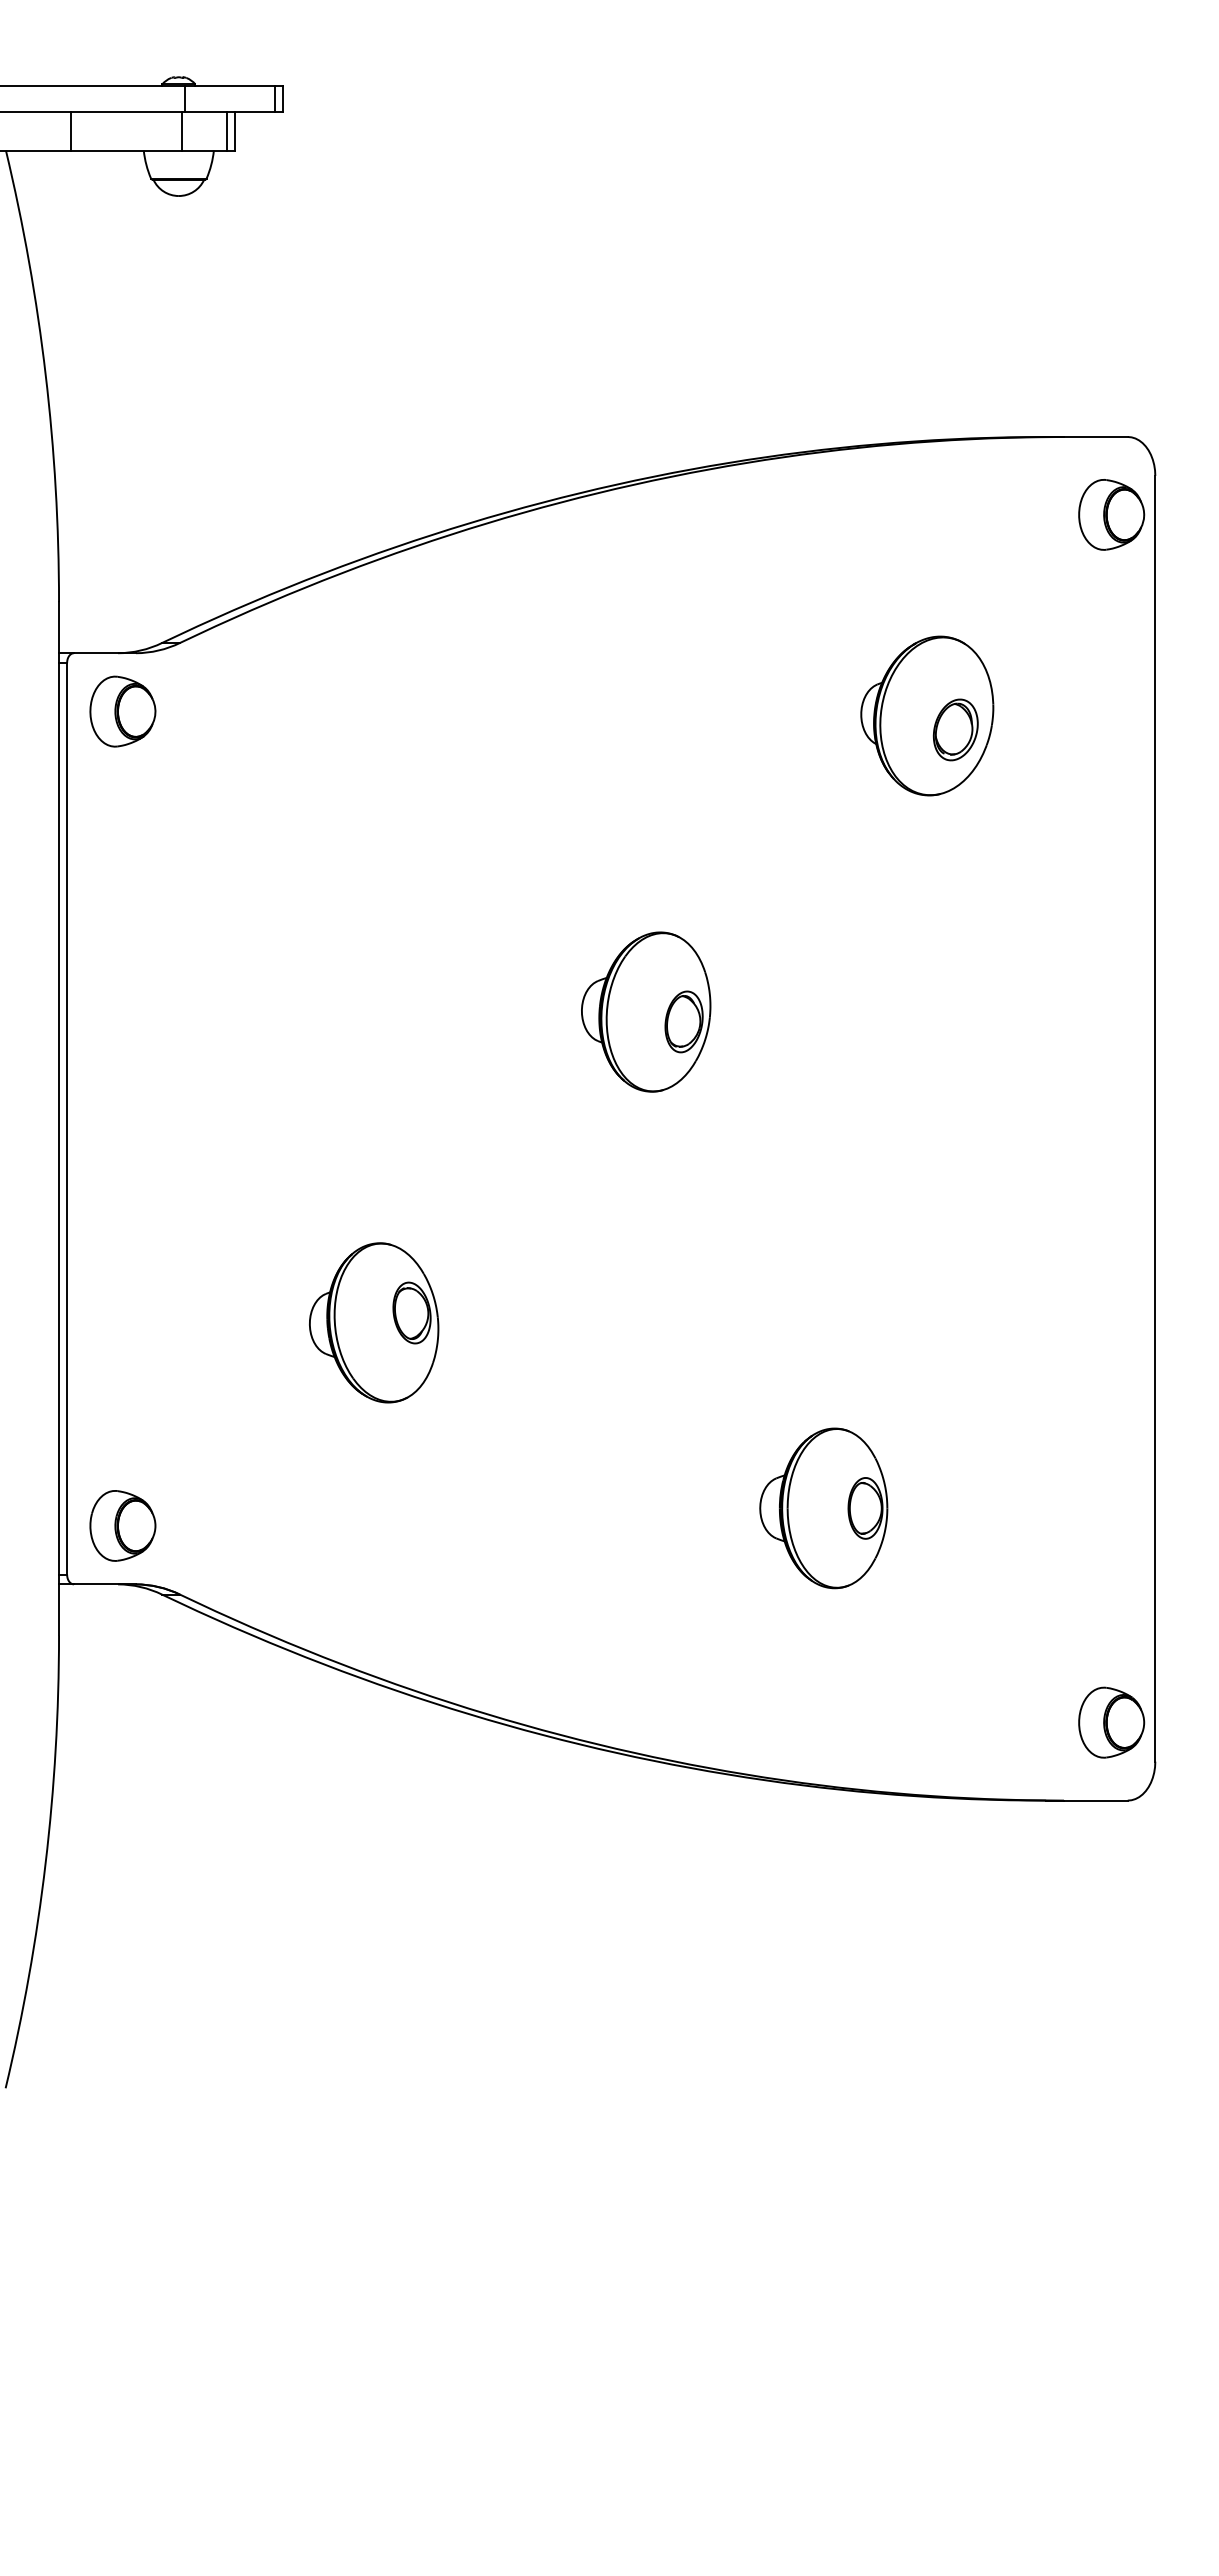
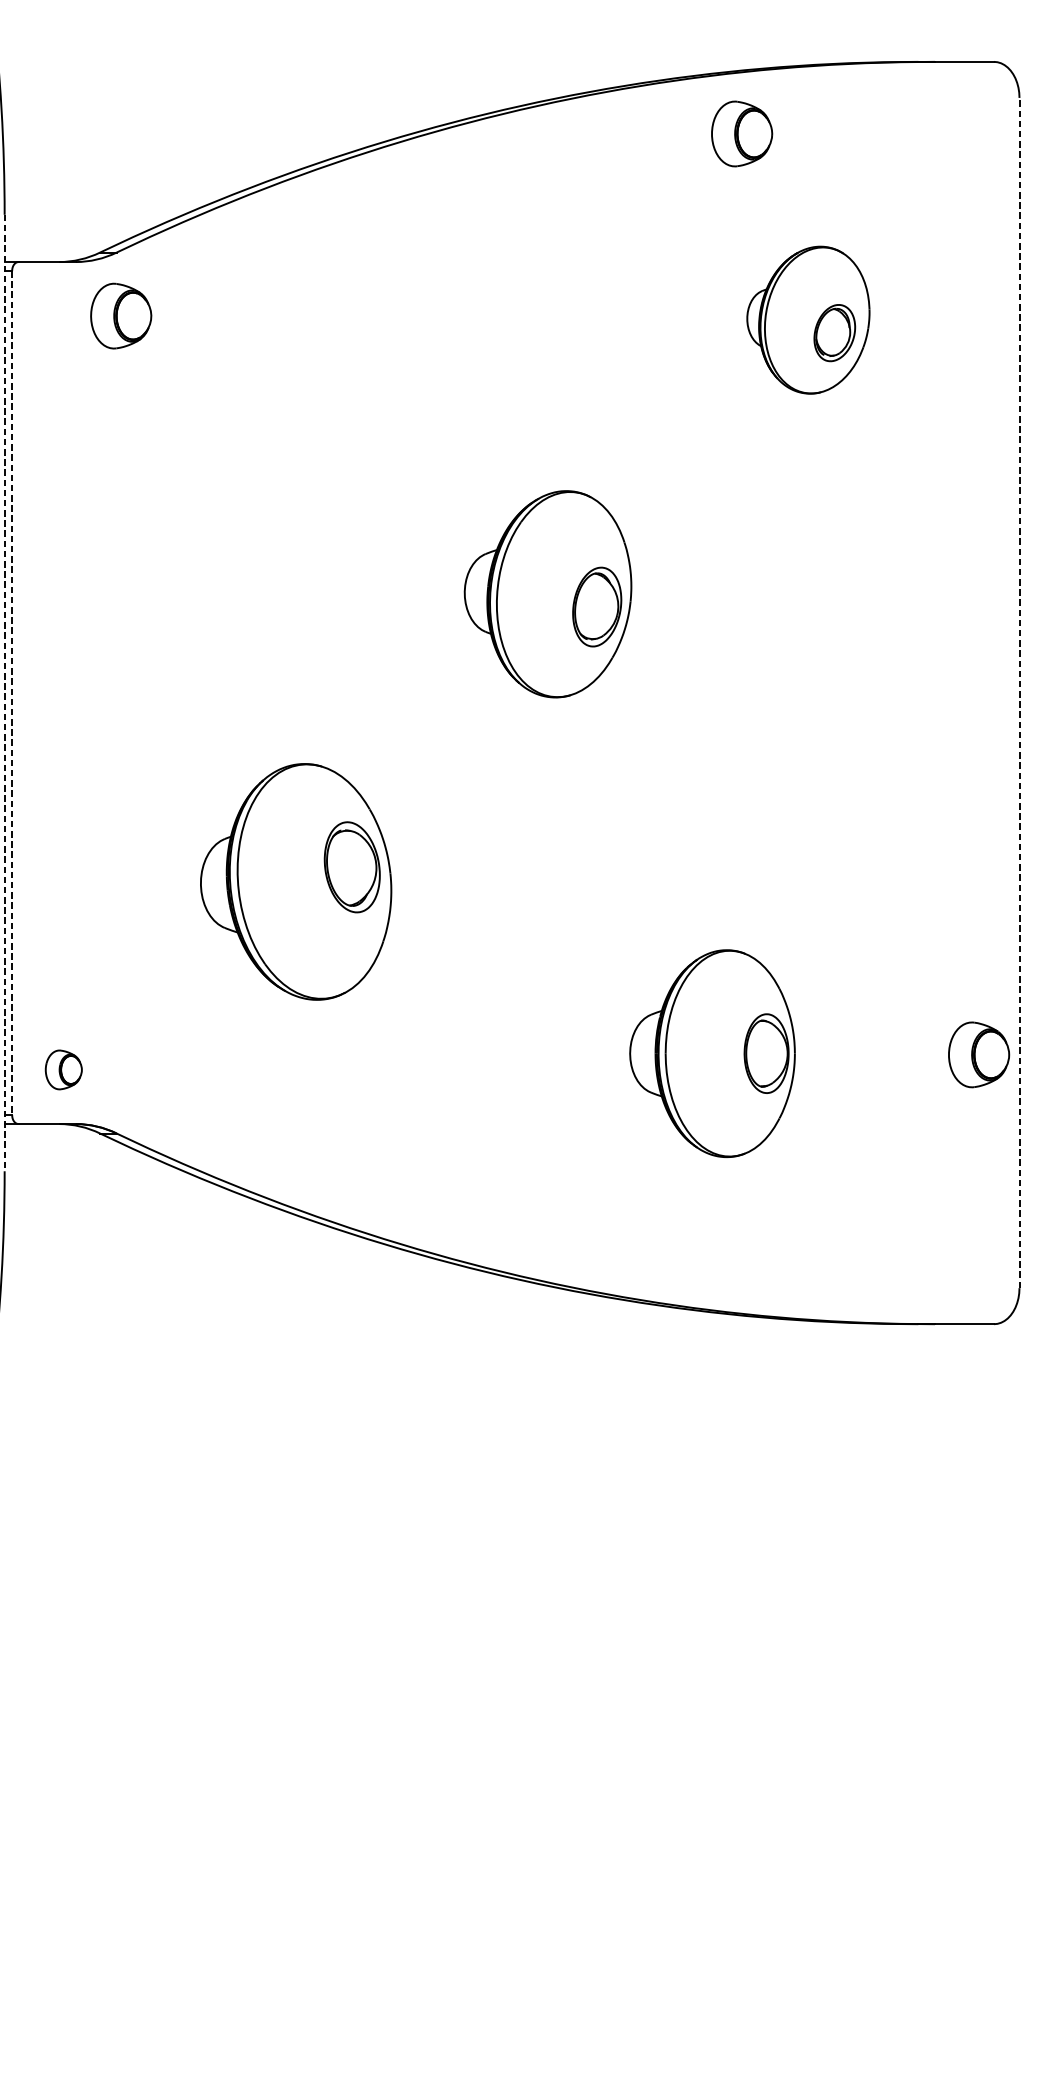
part: (1111, 514) -> (741, 133), moved
part: (122, 711) -> (120, 316), moved
part: (646, 1011) -> (548, 593), size x1.4
line: (59, 1118) -> (5, 692), solid -> dashed
line: (67, 1118) -> (12, 692), solid -> dashed
line: (1155, 1118) -> (1019, 692), solid -> dashed
part: (374, 1322) -> (296, 881), size x1.6
part: (823, 1508) -> (712, 1053), size x1.4
part: (122, 1525) -> (63, 1069), size x0.6
part: (1111, 1722) -> (978, 1054), moved

